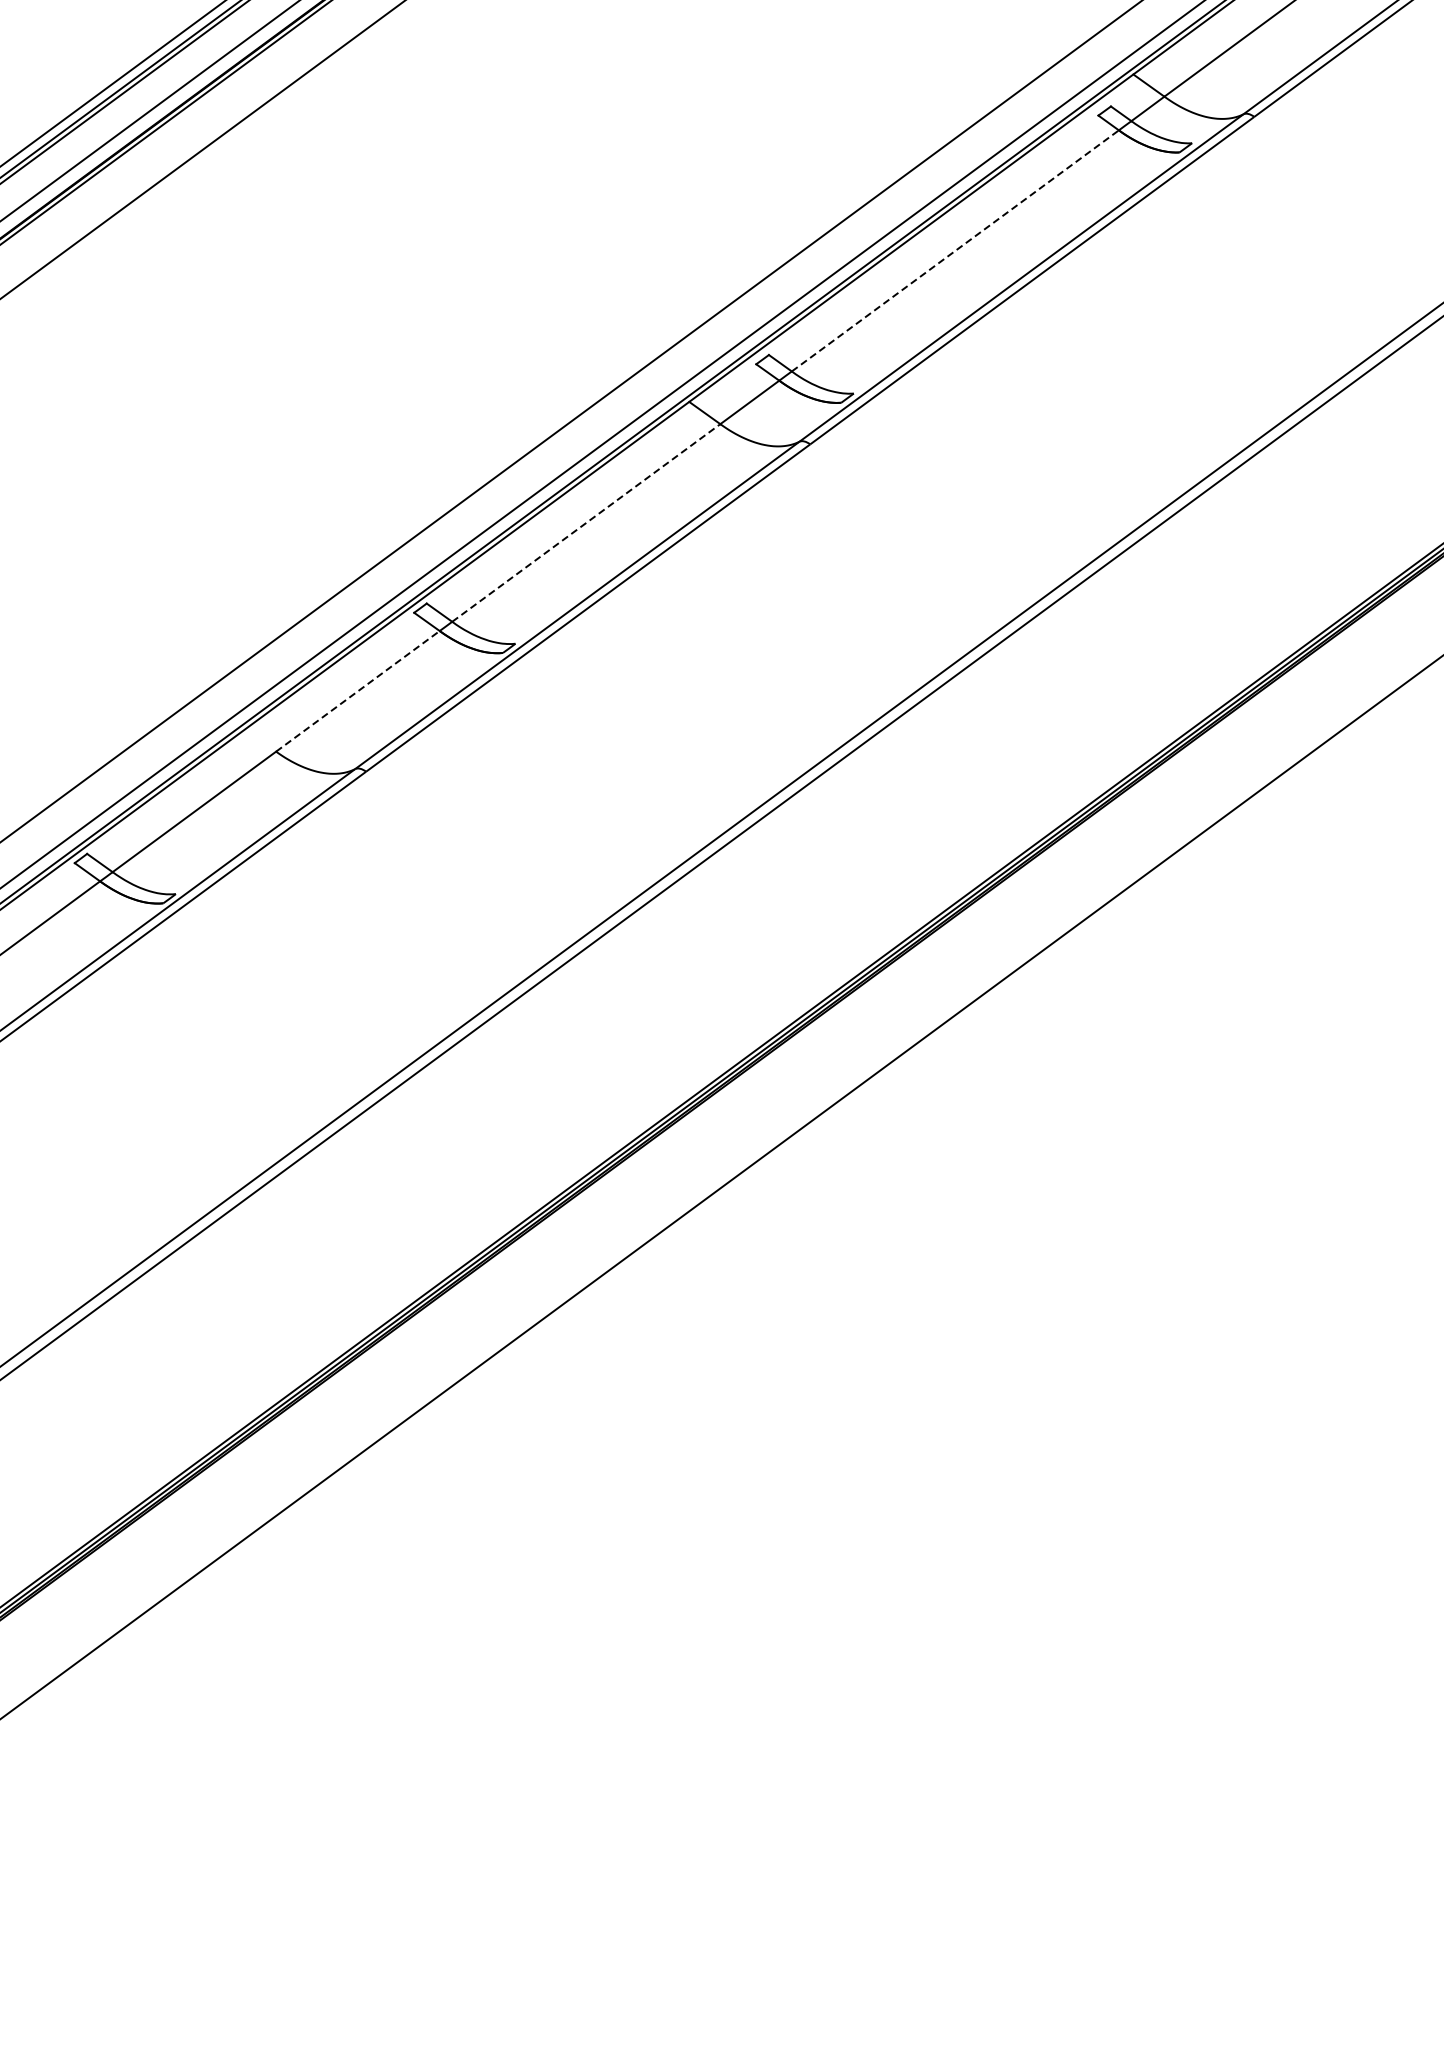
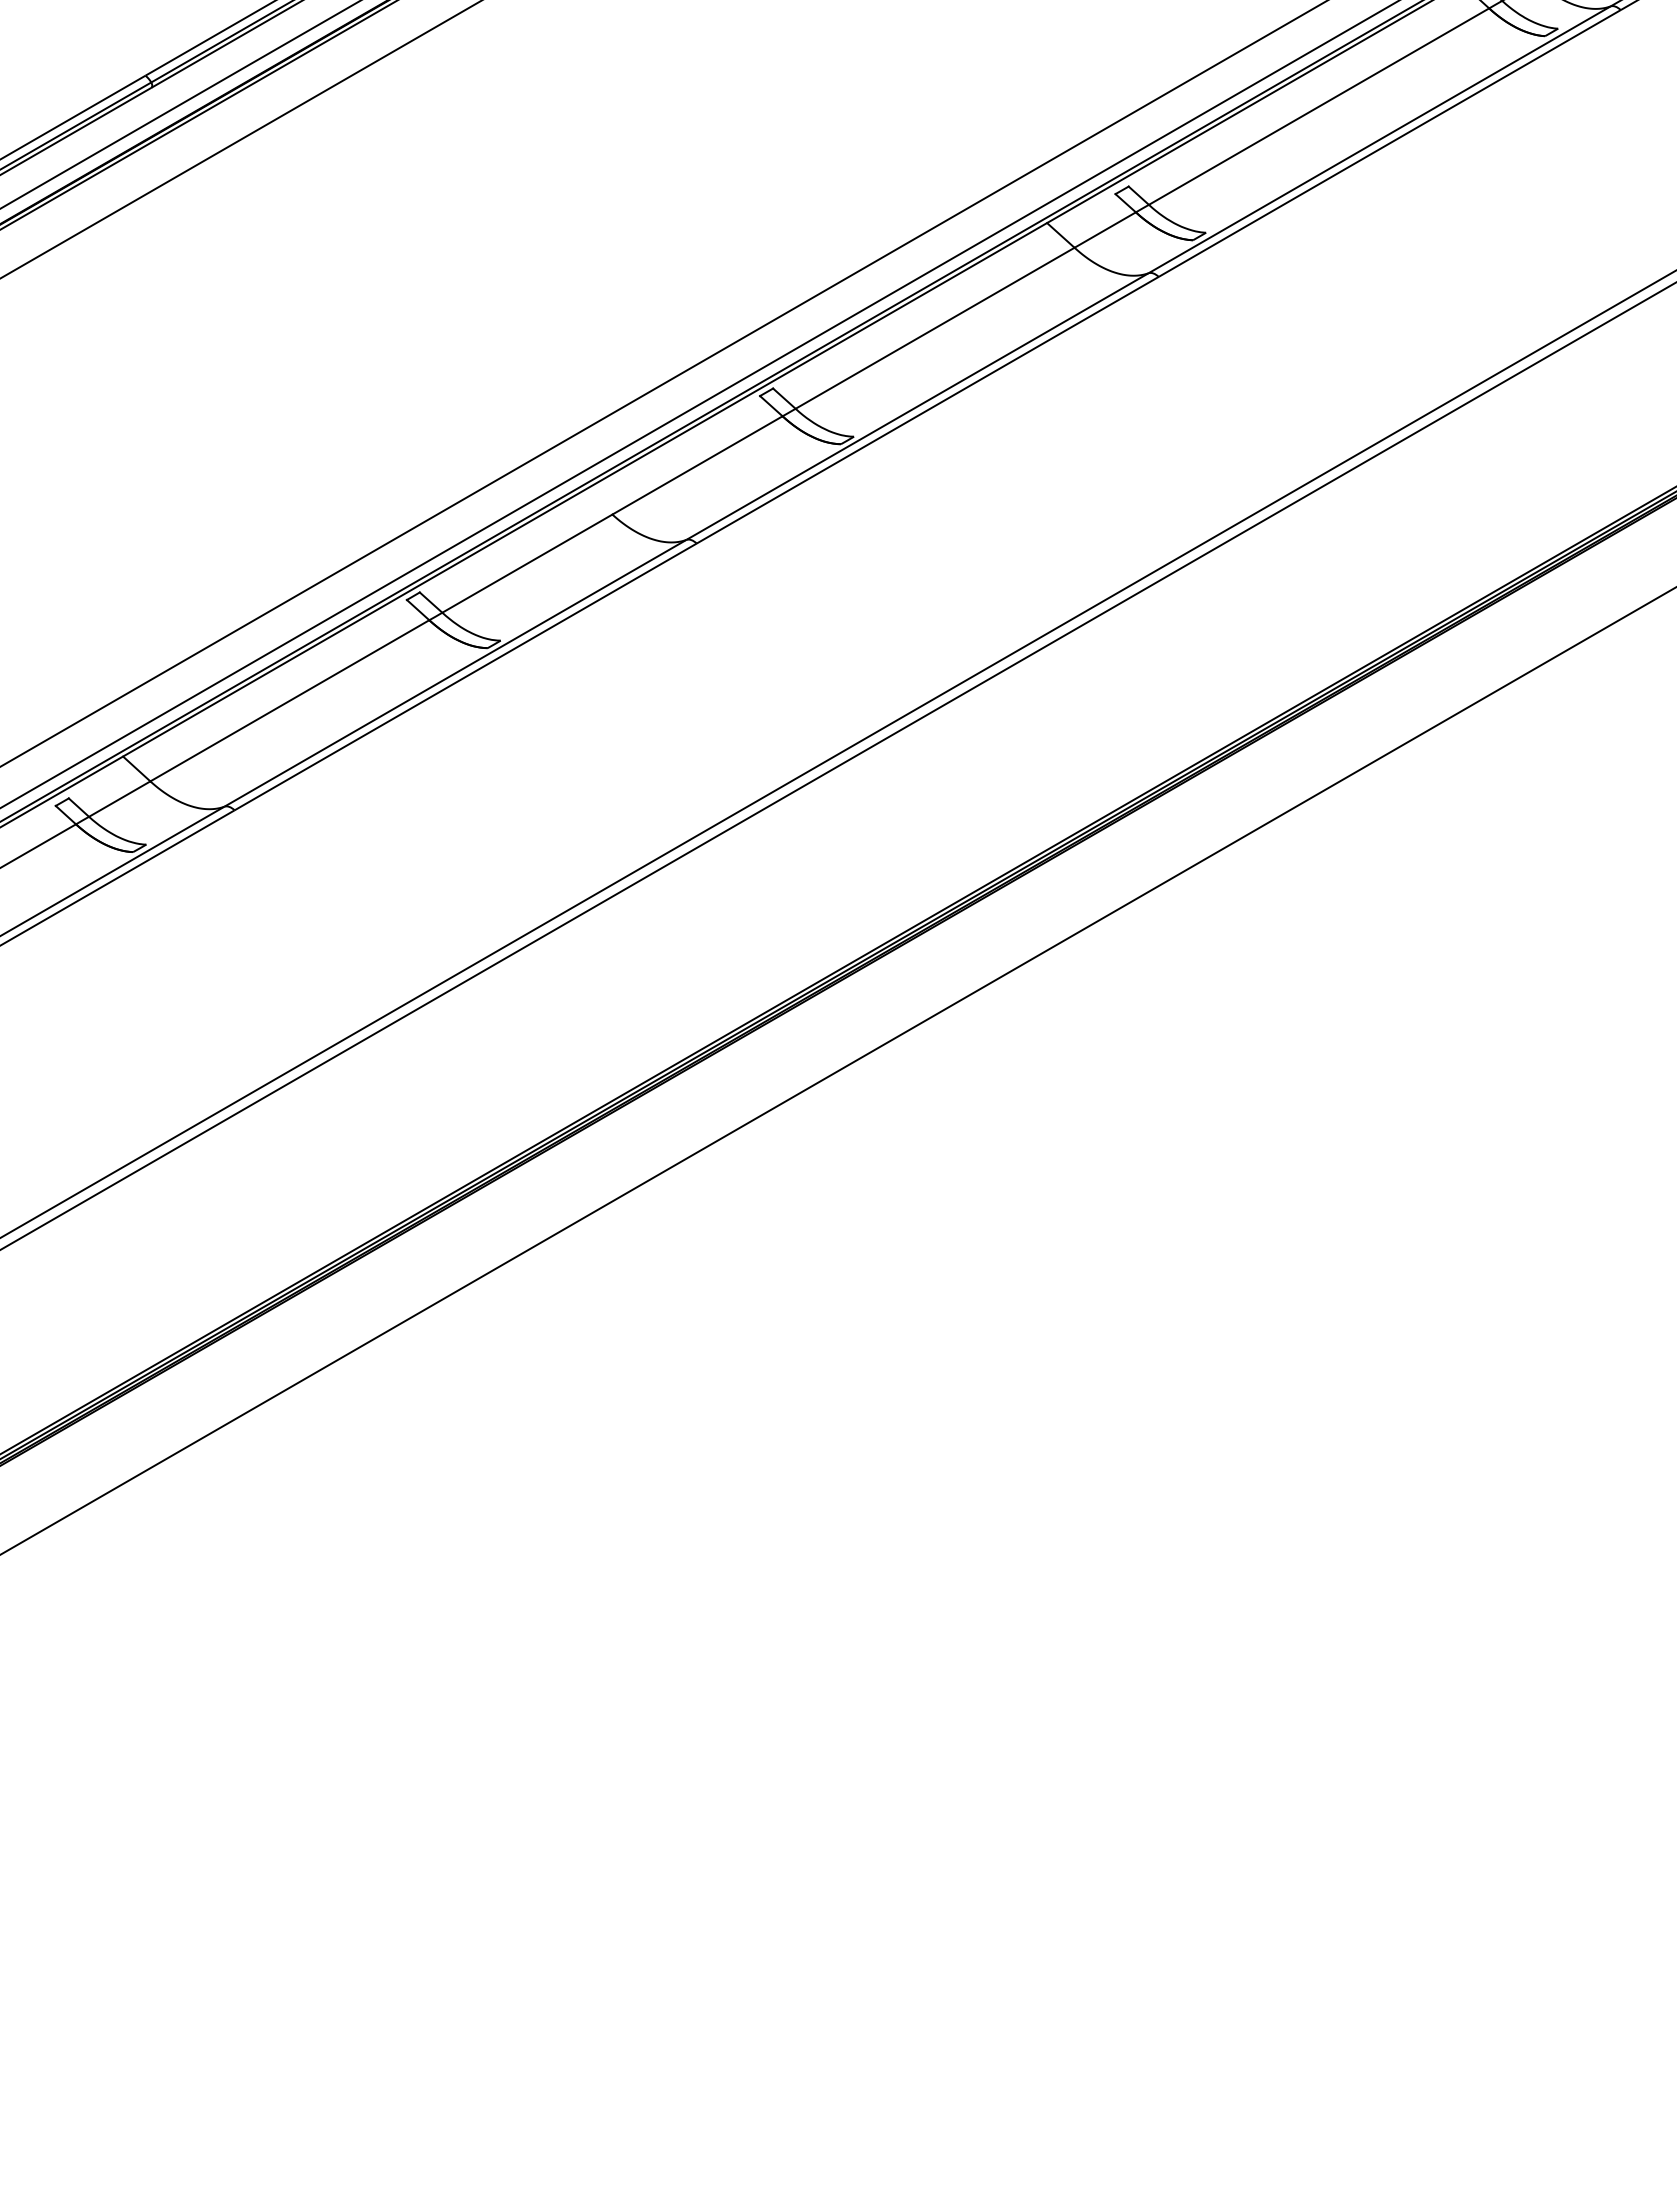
line: (955, 250) -> (1319, 106), dashed -> solid
line: (586, 523) -> (935, 328), dashed -> solid
line: (357, 691) -> (697, 465), dashed -> solid

